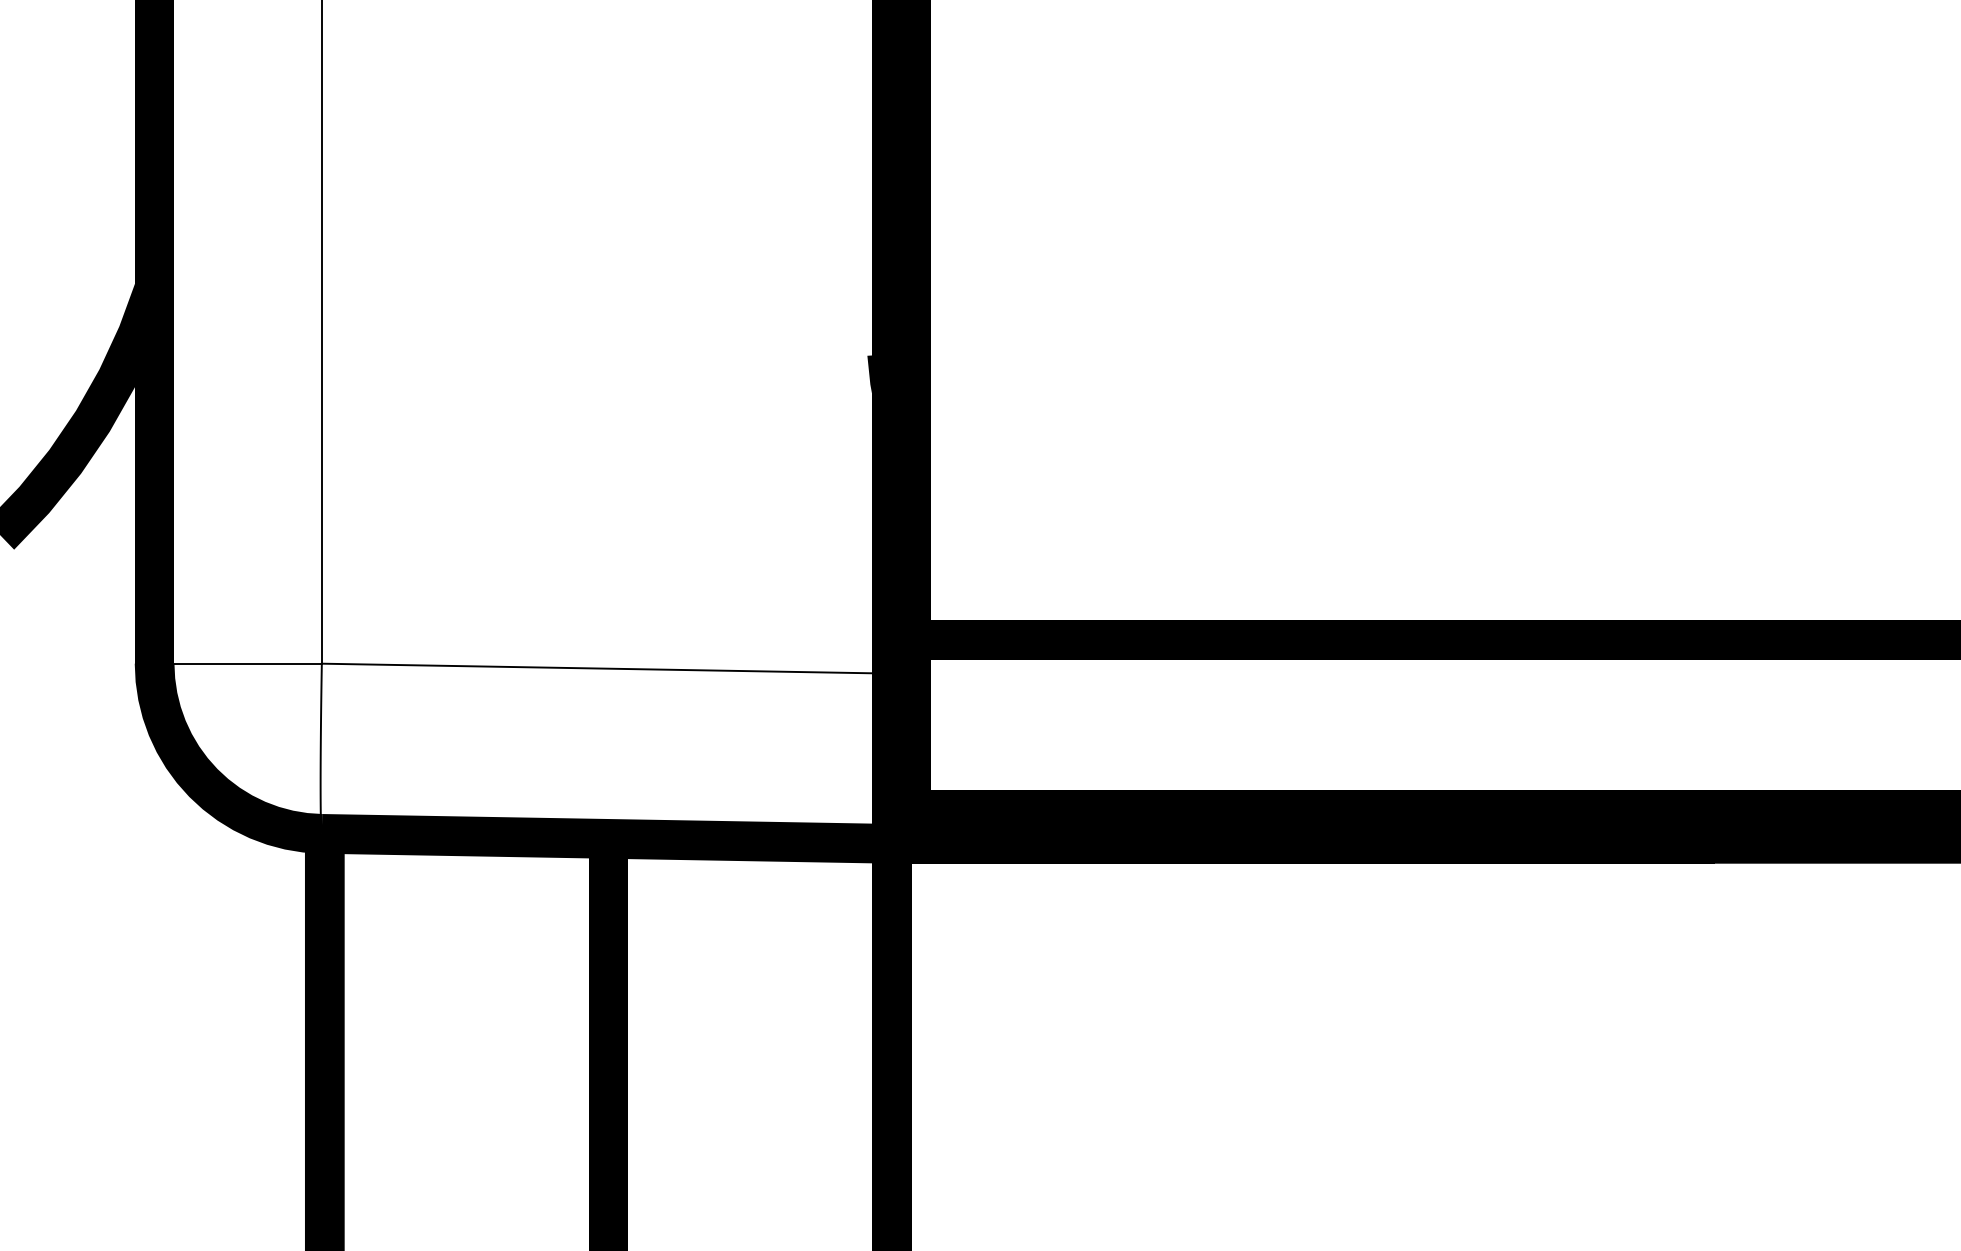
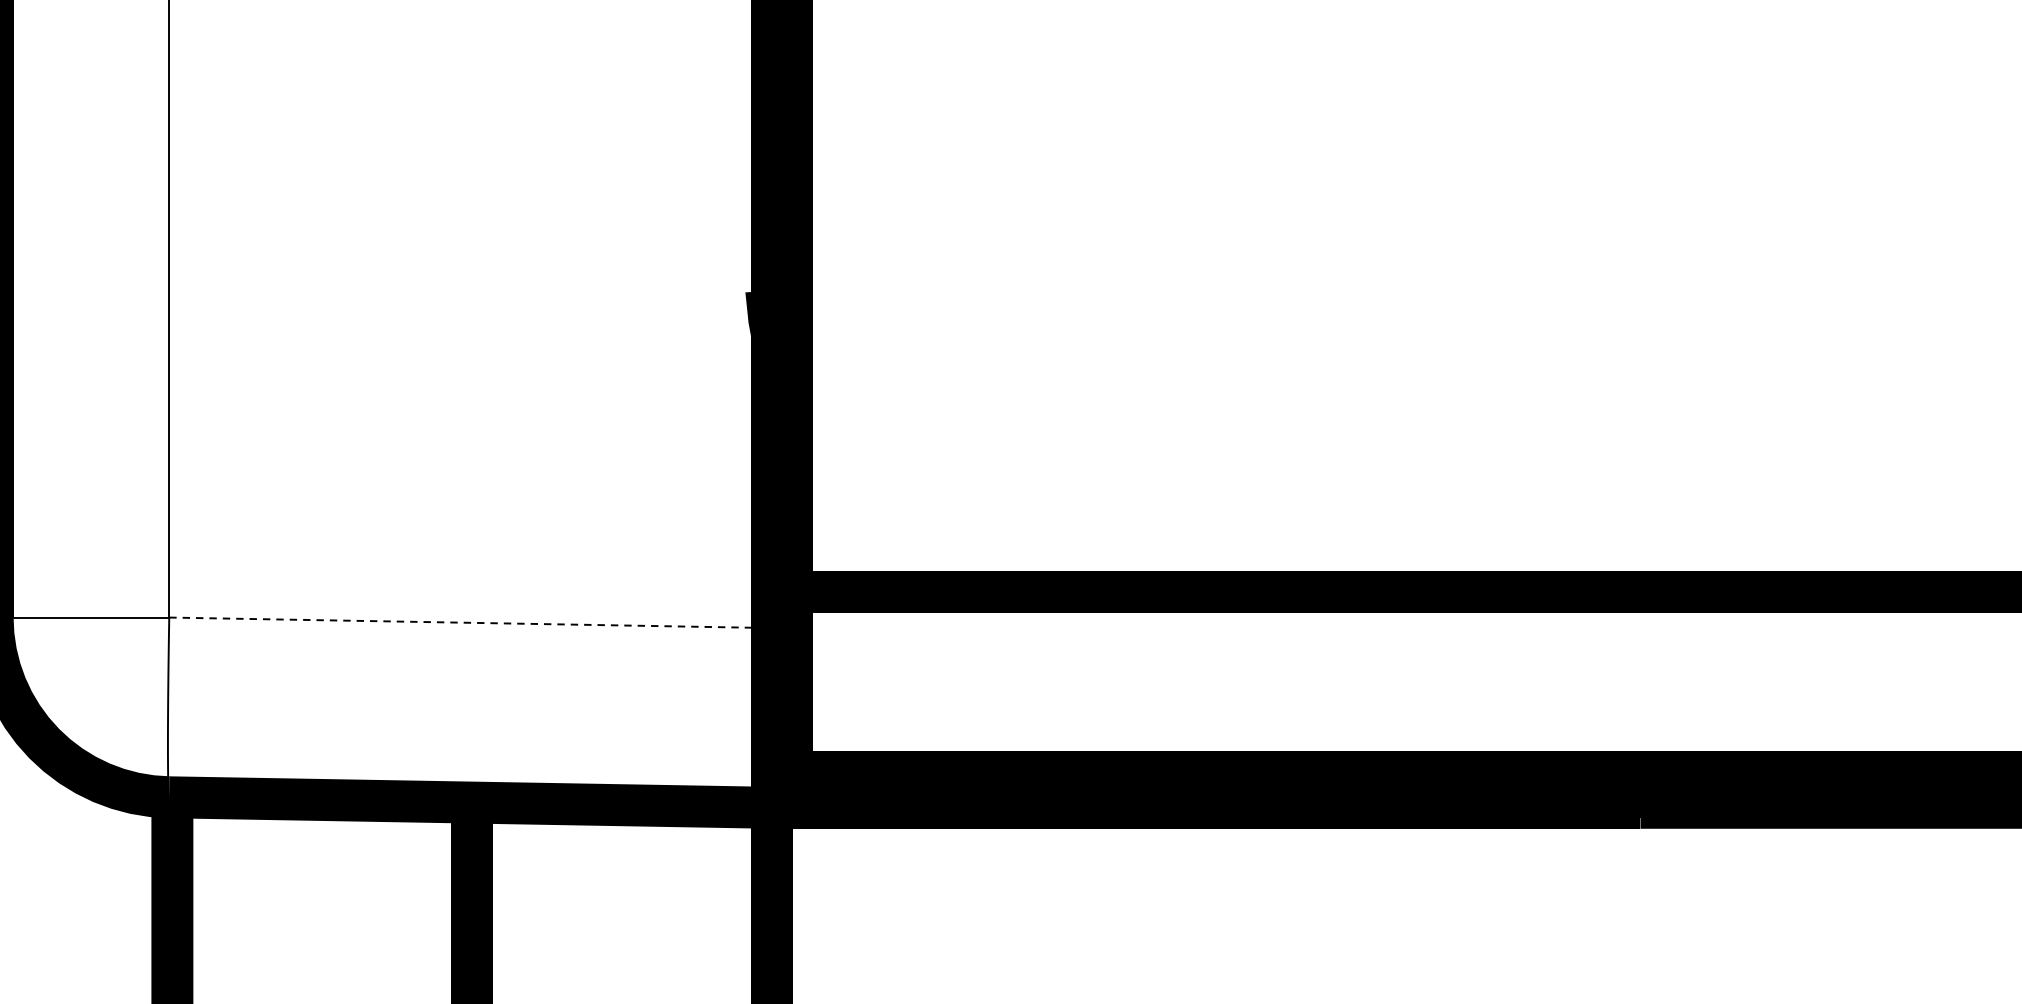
line: (607, 668) -> (470, 622), solid -> dashed

